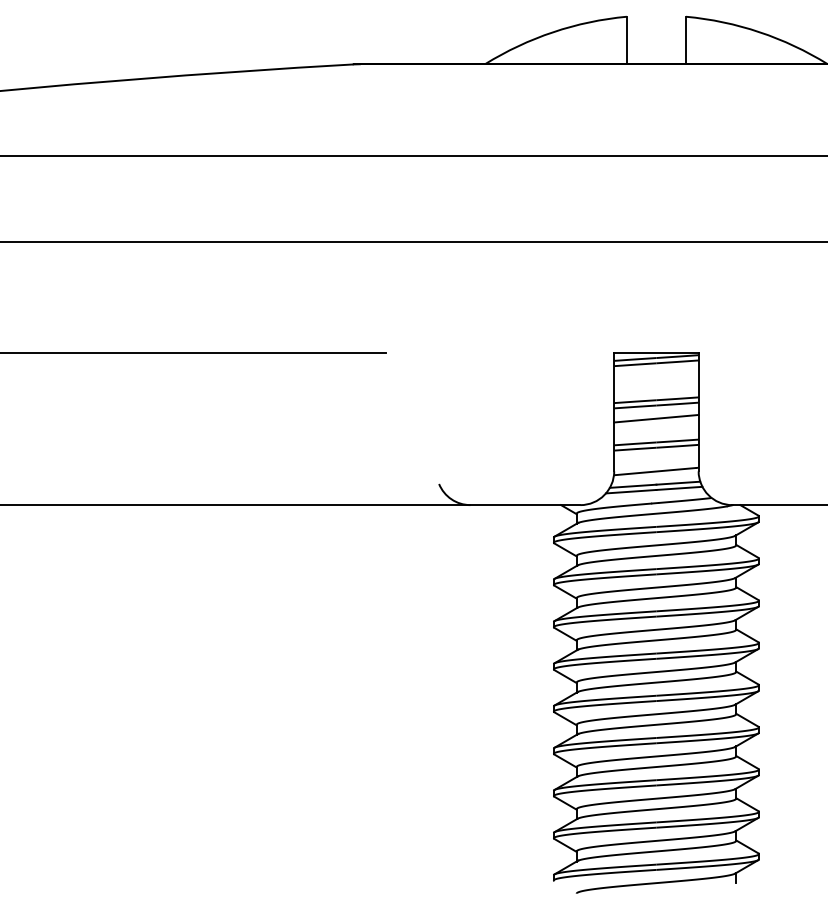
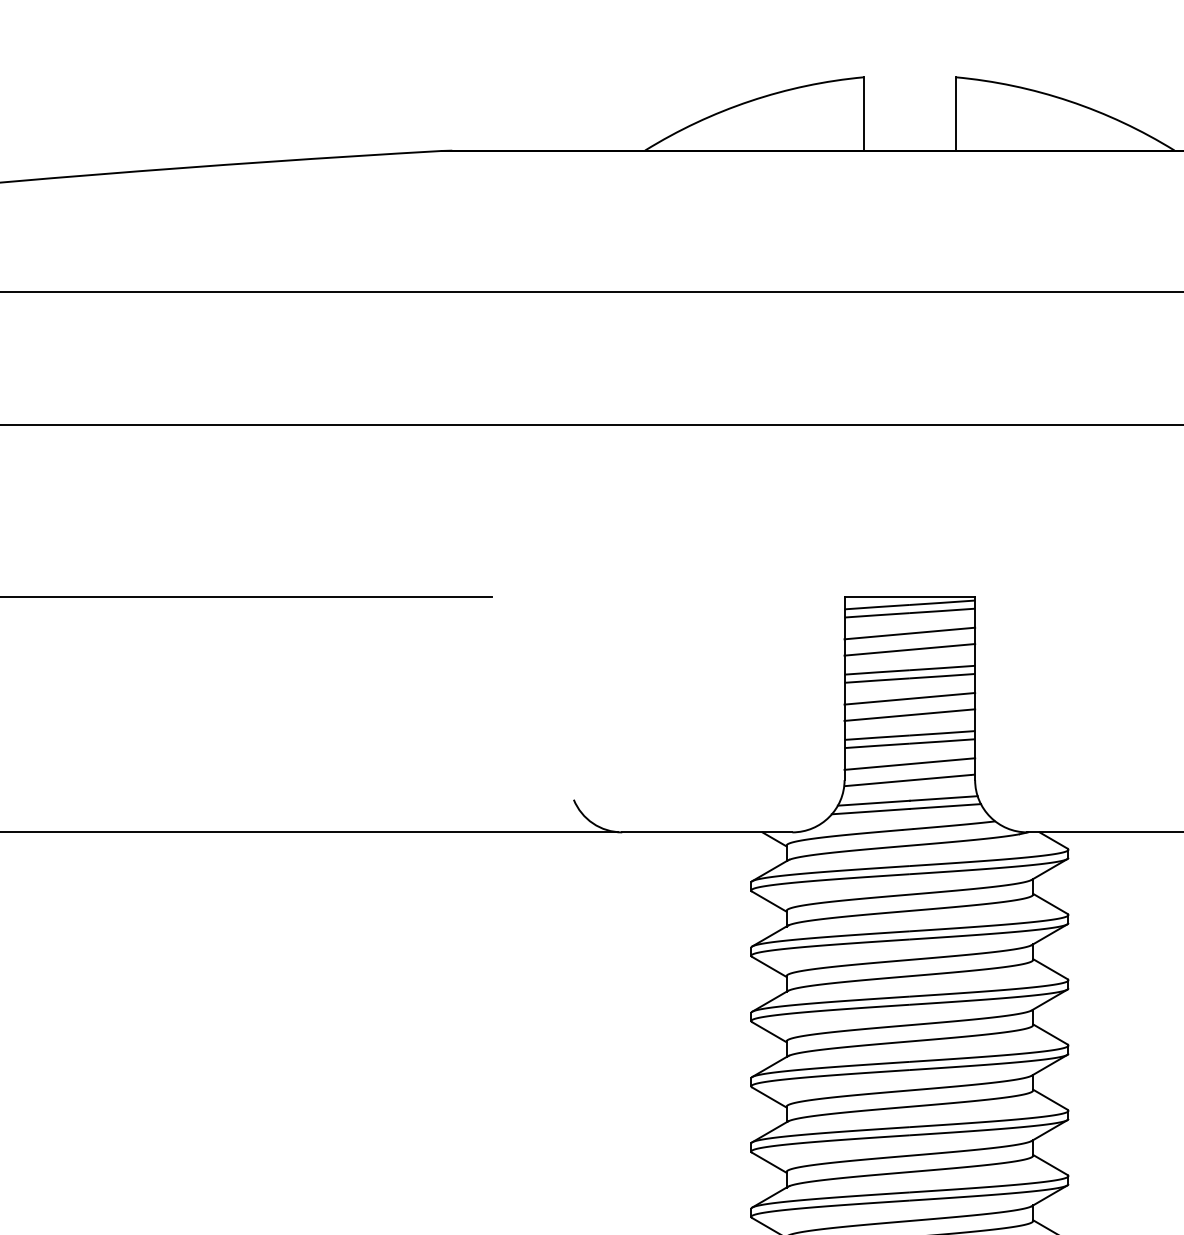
line: (656, 376) -> (909, 633), added
line: (656, 386) -> (909, 648), added
line: (656, 429) -> (909, 715), added
line: (656, 460) -> (909, 763), added

